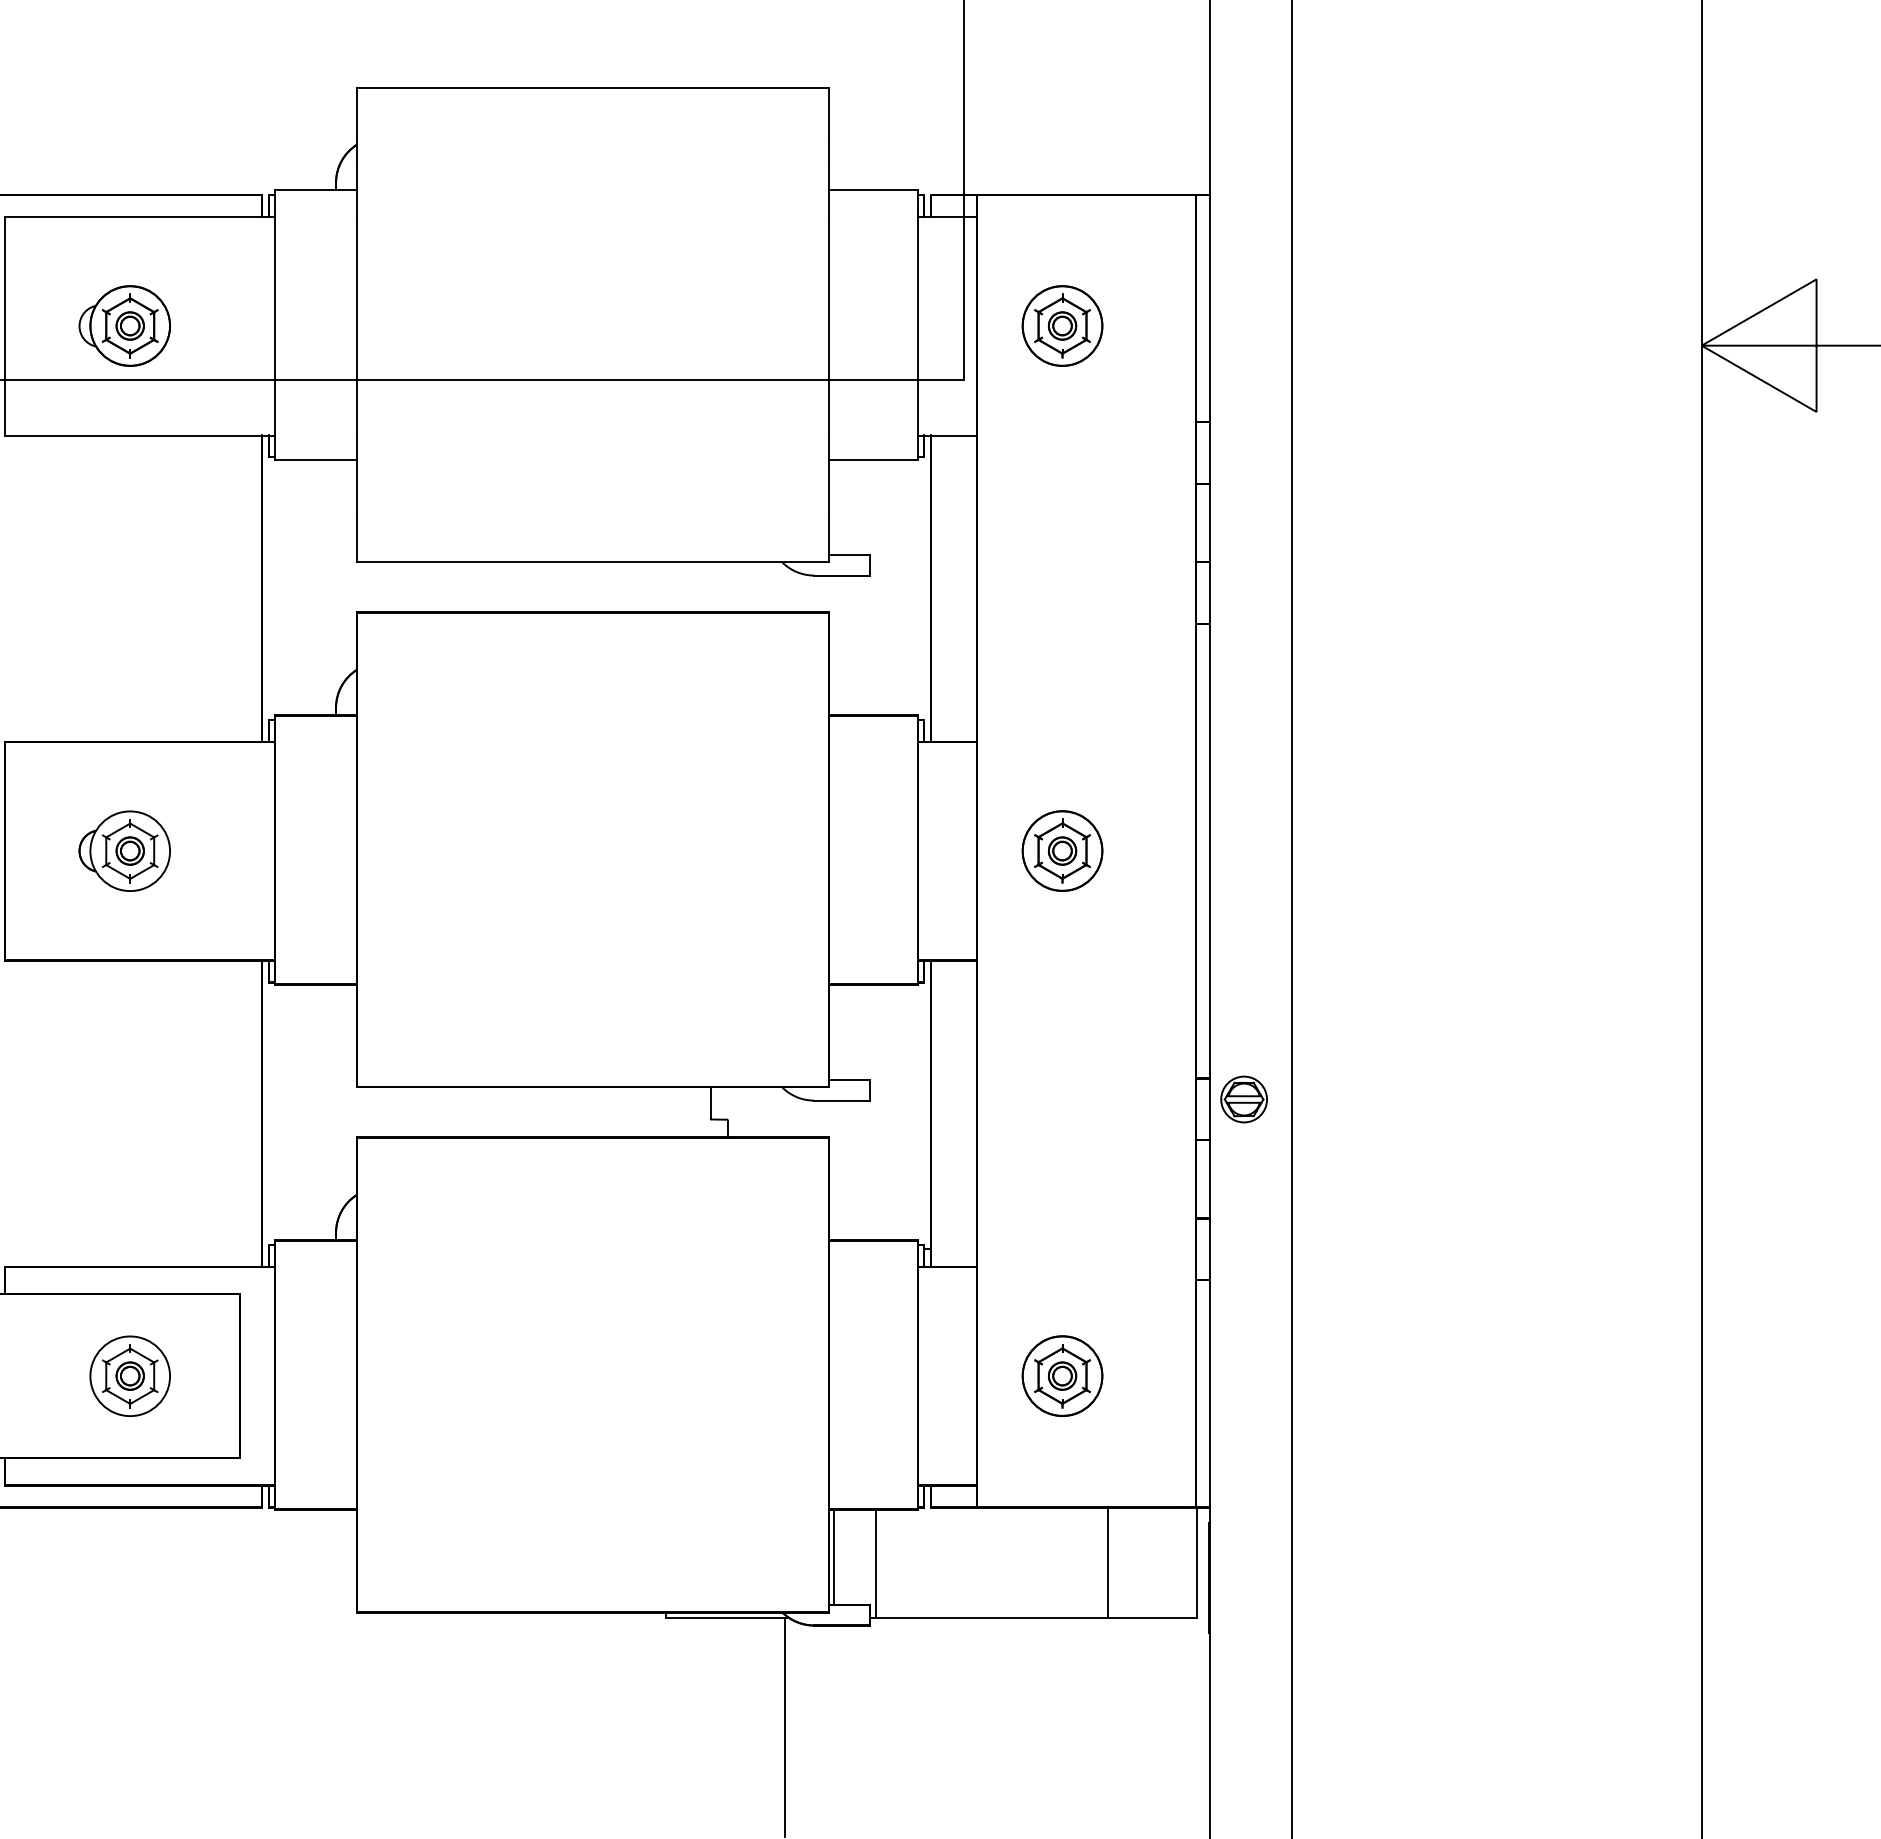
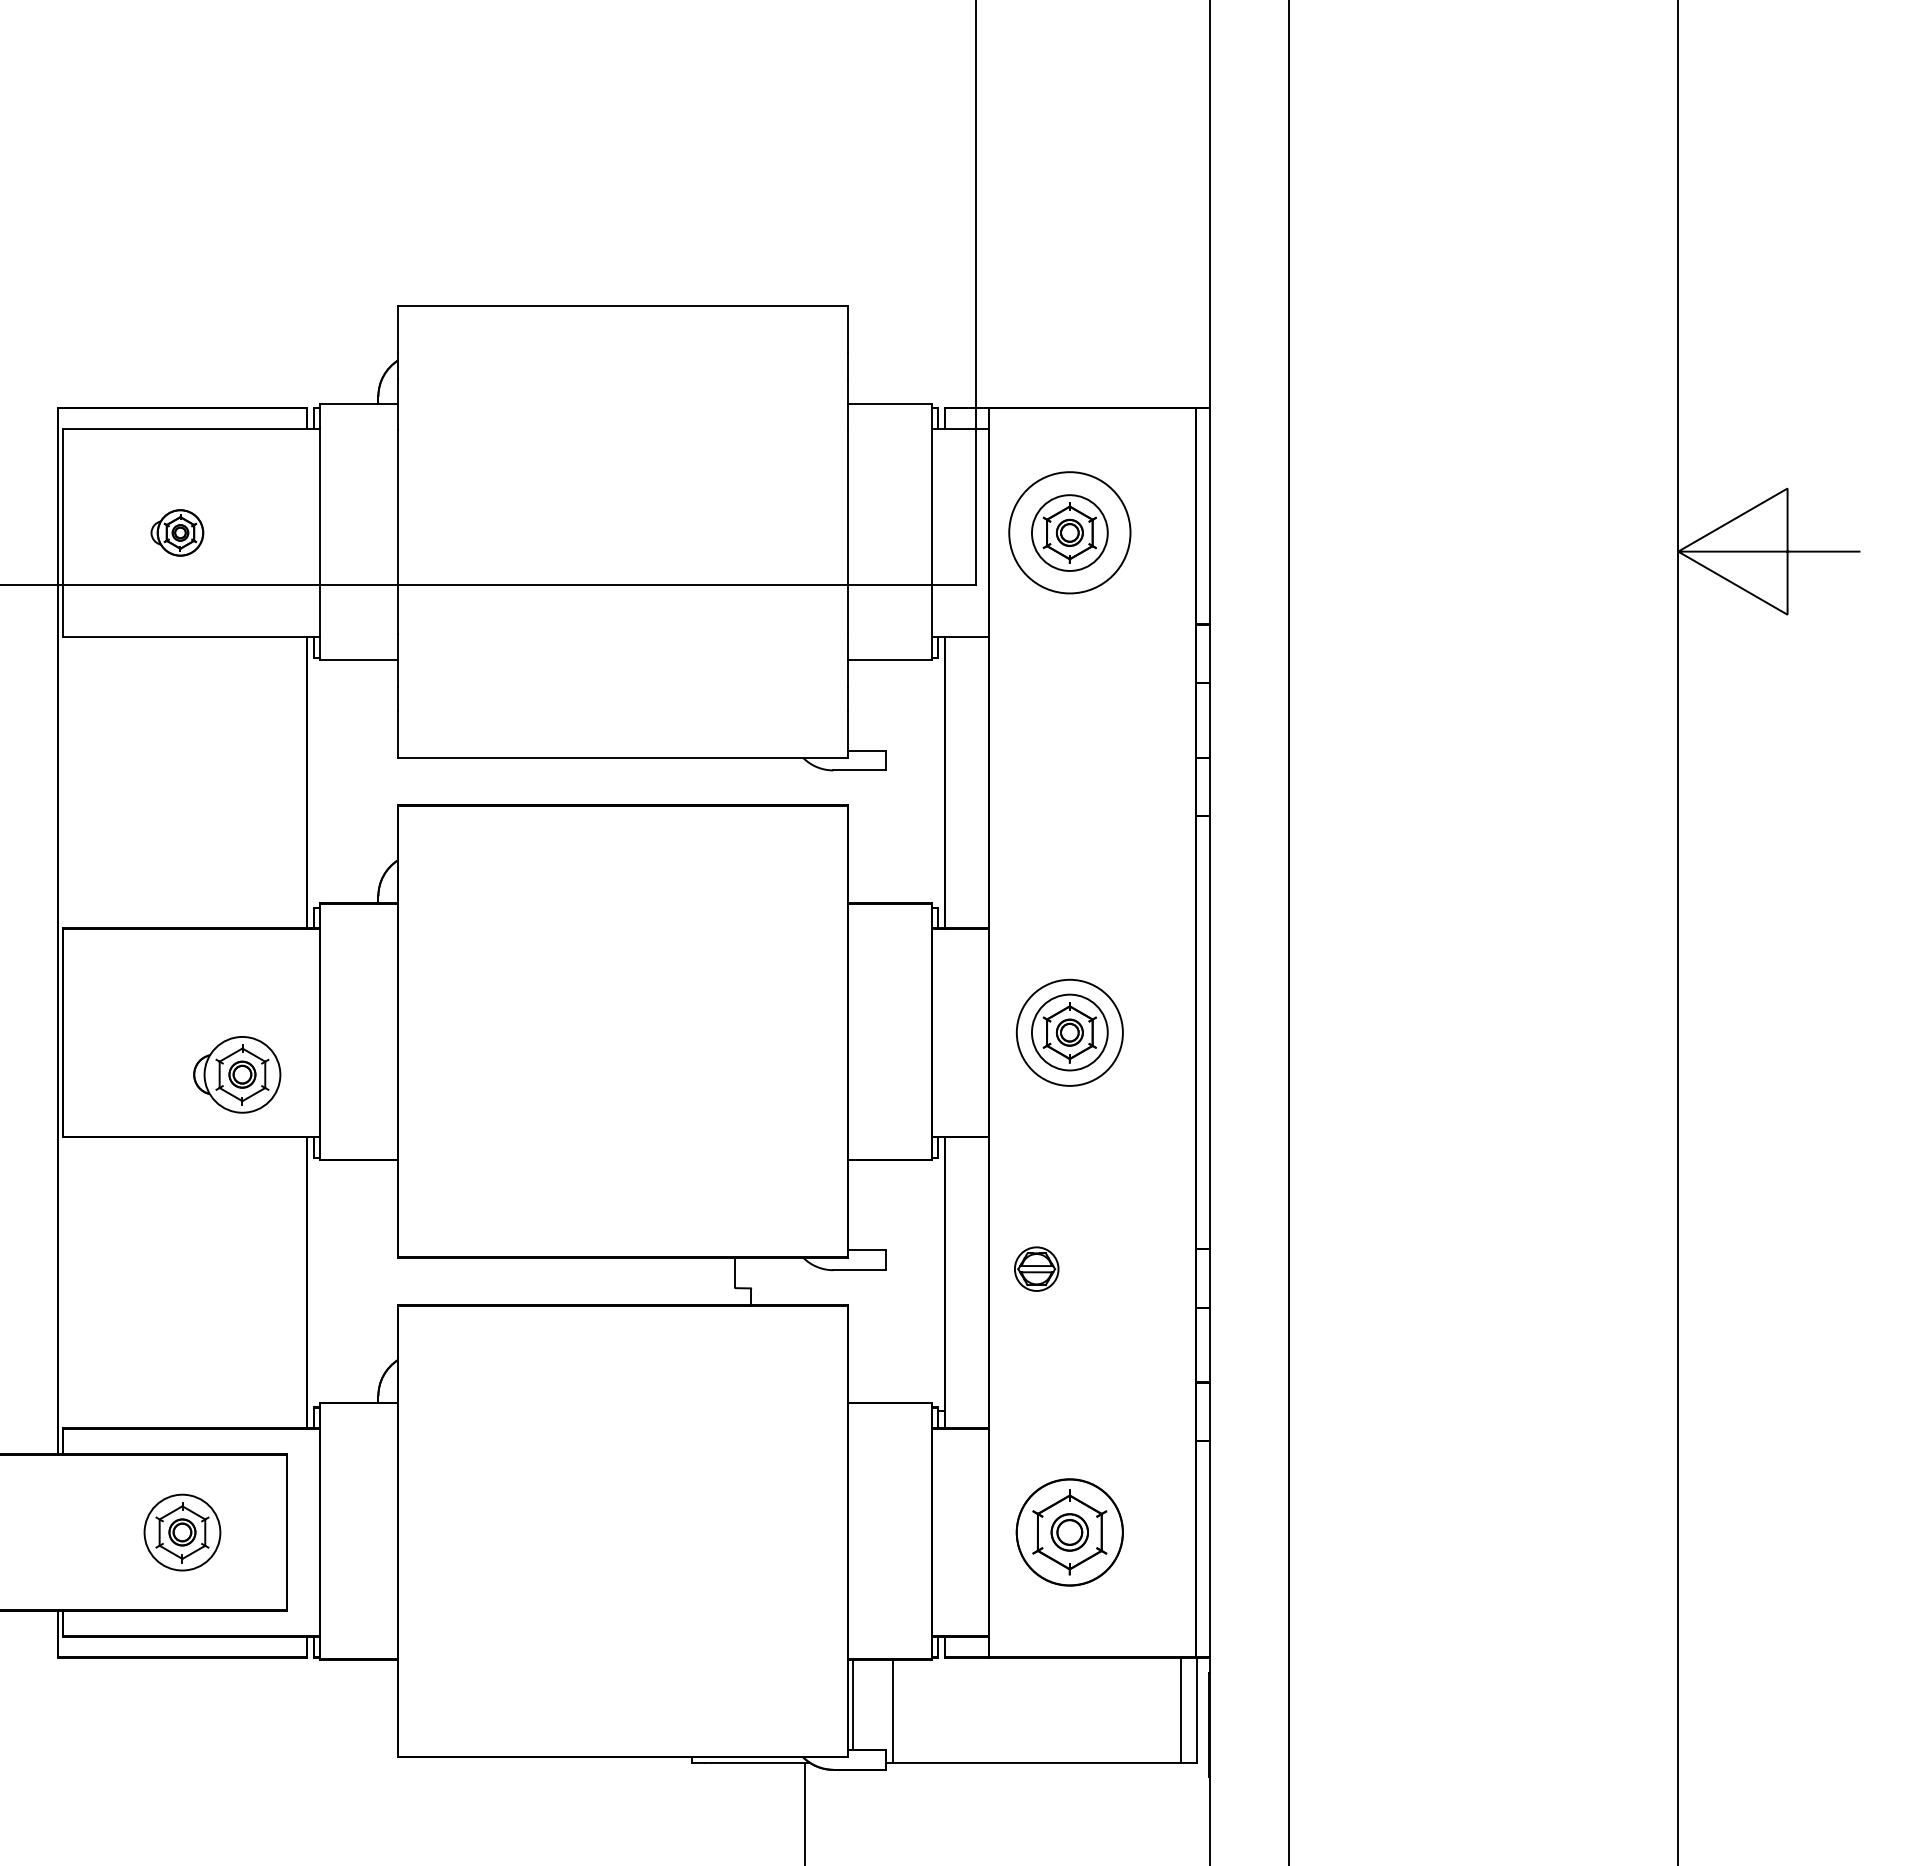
part: (125, 325) -> (177, 532), size x0.6
circle: (1062, 325) -> (1069, 532), size x1.6
part: (125, 850) -> (237, 1074), moved
circle: (1062, 850) -> (1069, 1032), size x1.4
part: (1243, 1098) -> (1036, 1268), moved
part: (1062, 1376) -> (1069, 1532), size x1.4
line: (1107, 1562) -> (1180, 1709), moved

